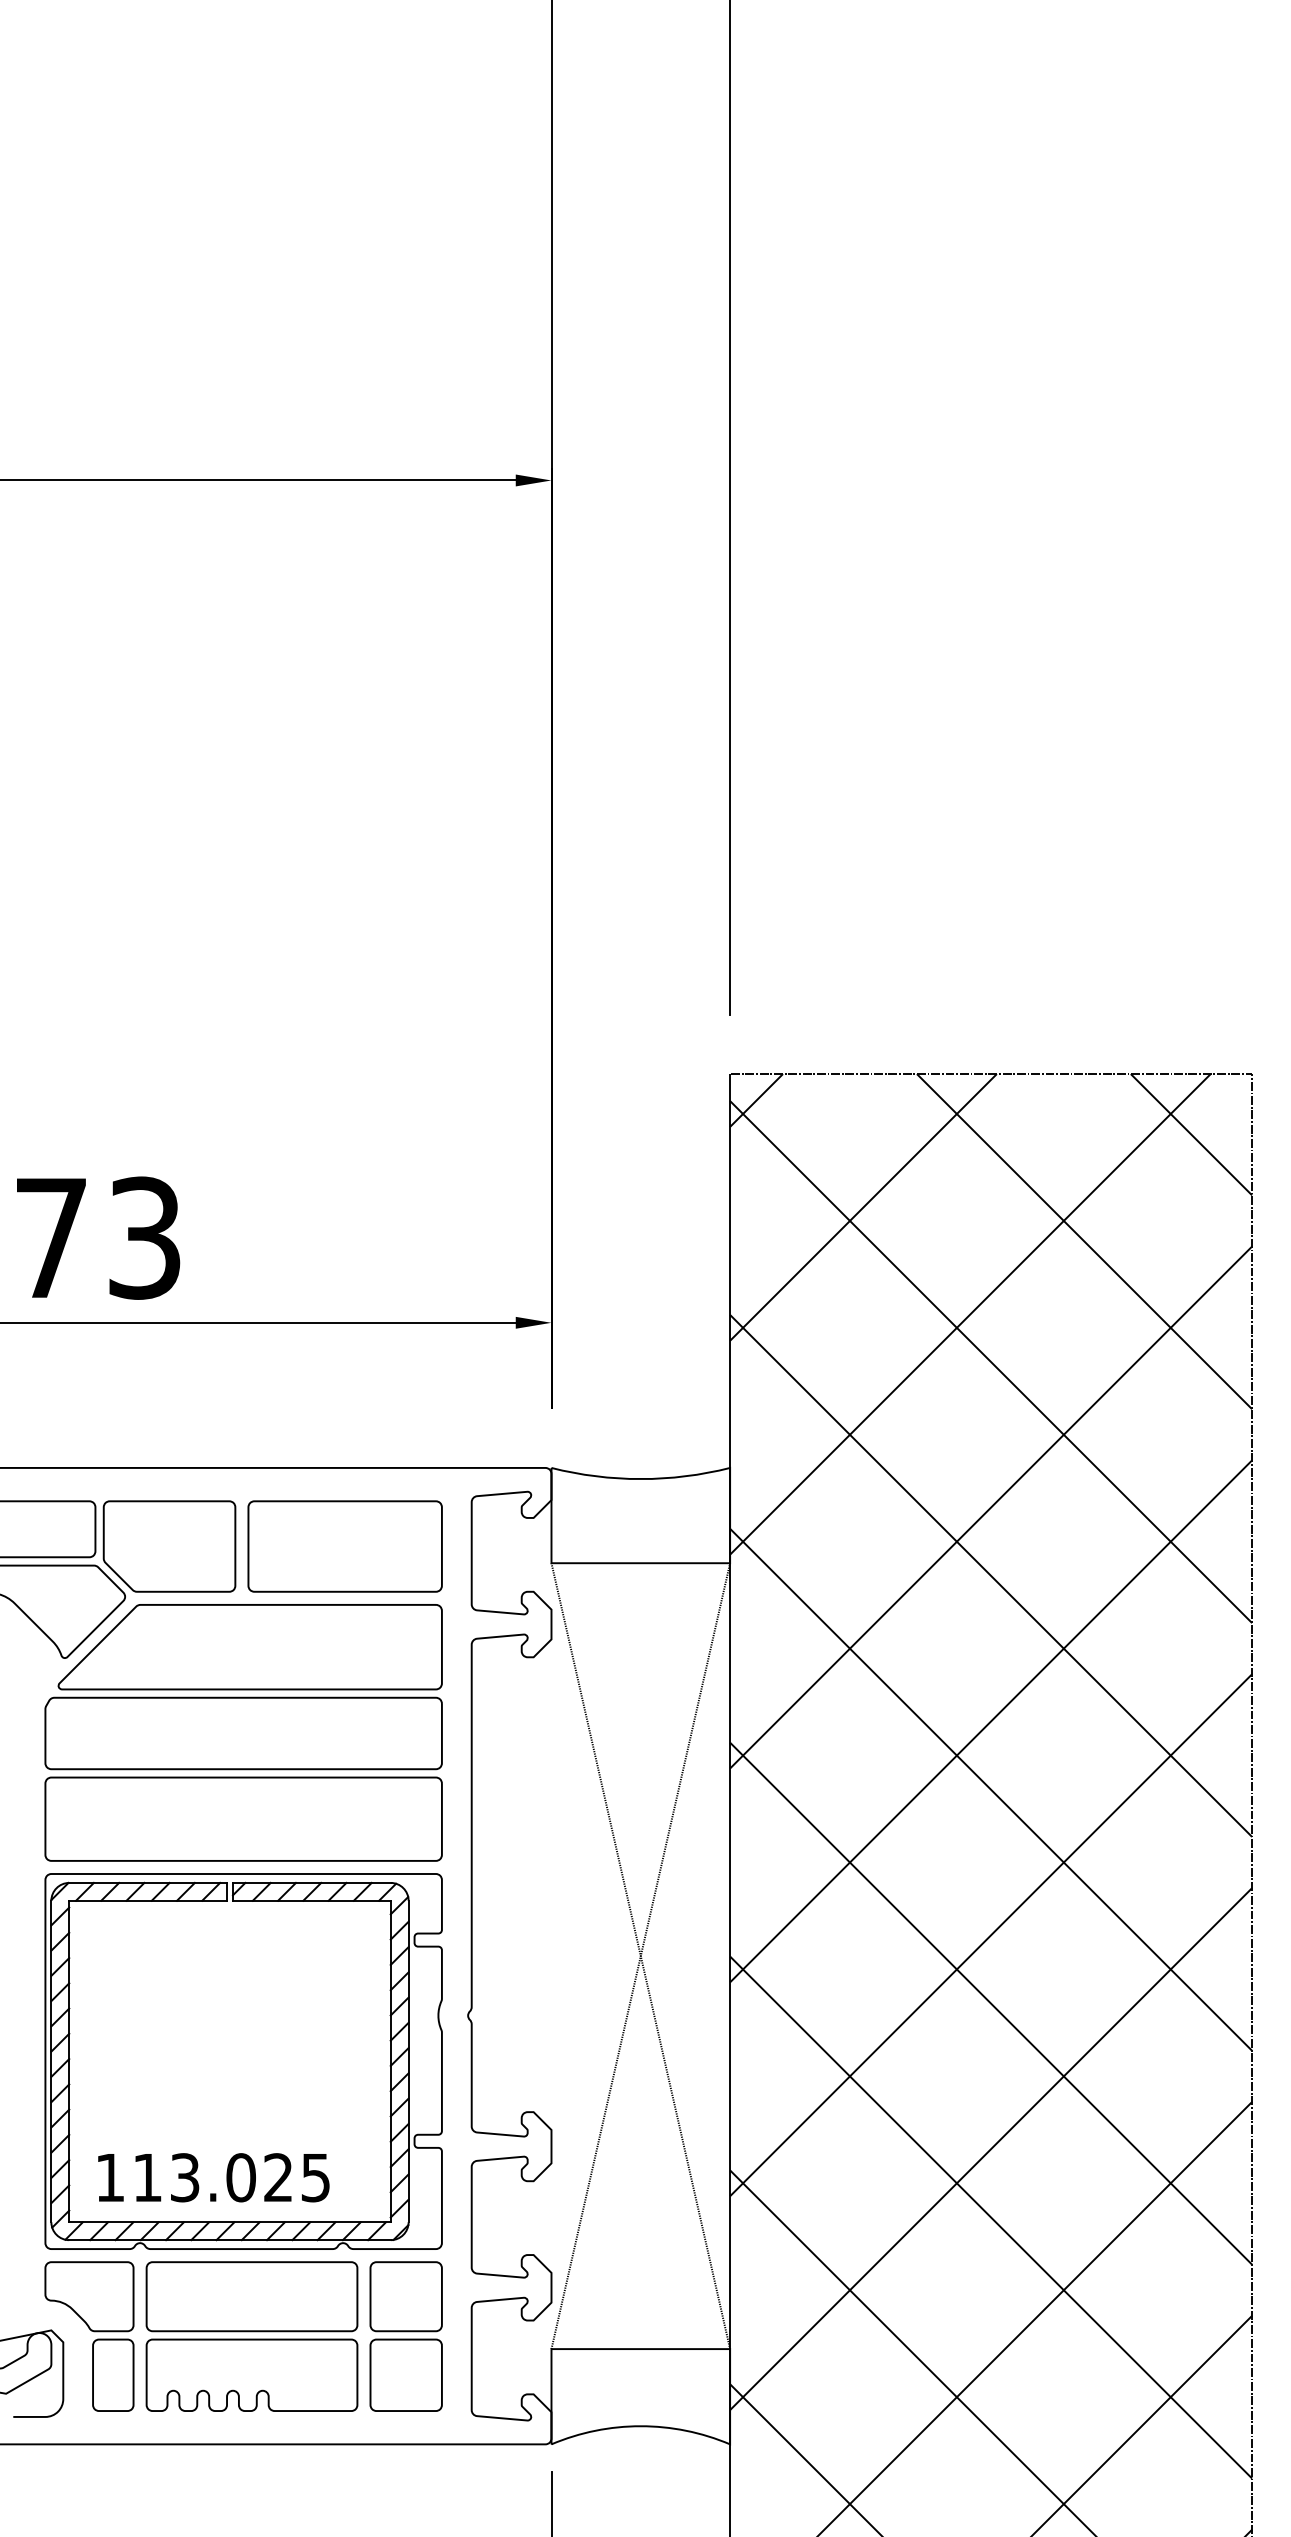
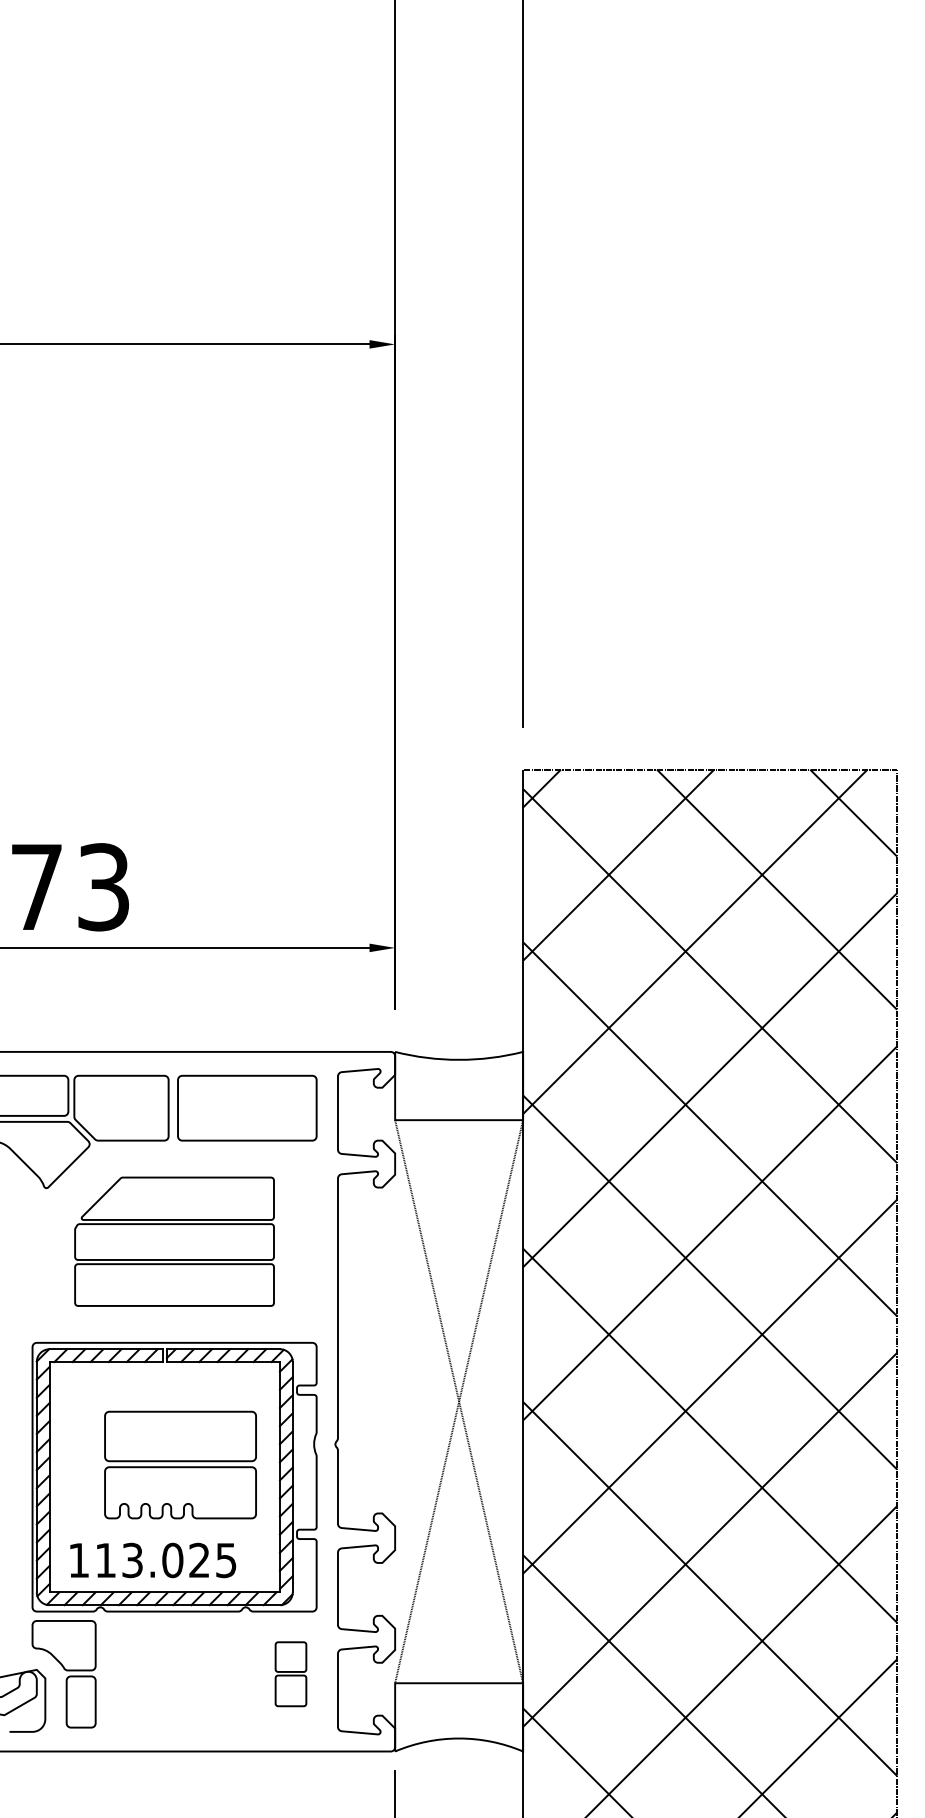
part: (243, 1732) -> (174, 1241), size x0.7
part: (251, 2336) -> (180, 1465), moved
part: (405, 2336) -> (290, 1674), size x0.6

